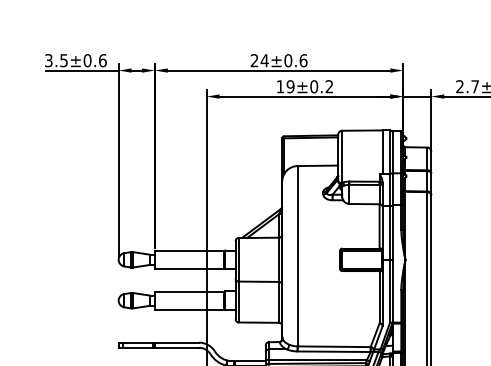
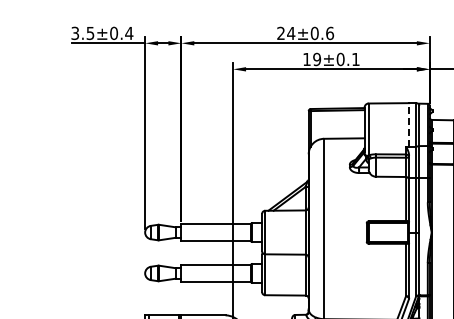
text: (102, 60) -> (128, 33), 3.5±0.6 -> 3.5±0.4
text: (328, 86) -> (354, 59), 19±0.2 -> 19±0.1
line: (382, 152) -> (408, 125), solid -> dashed

